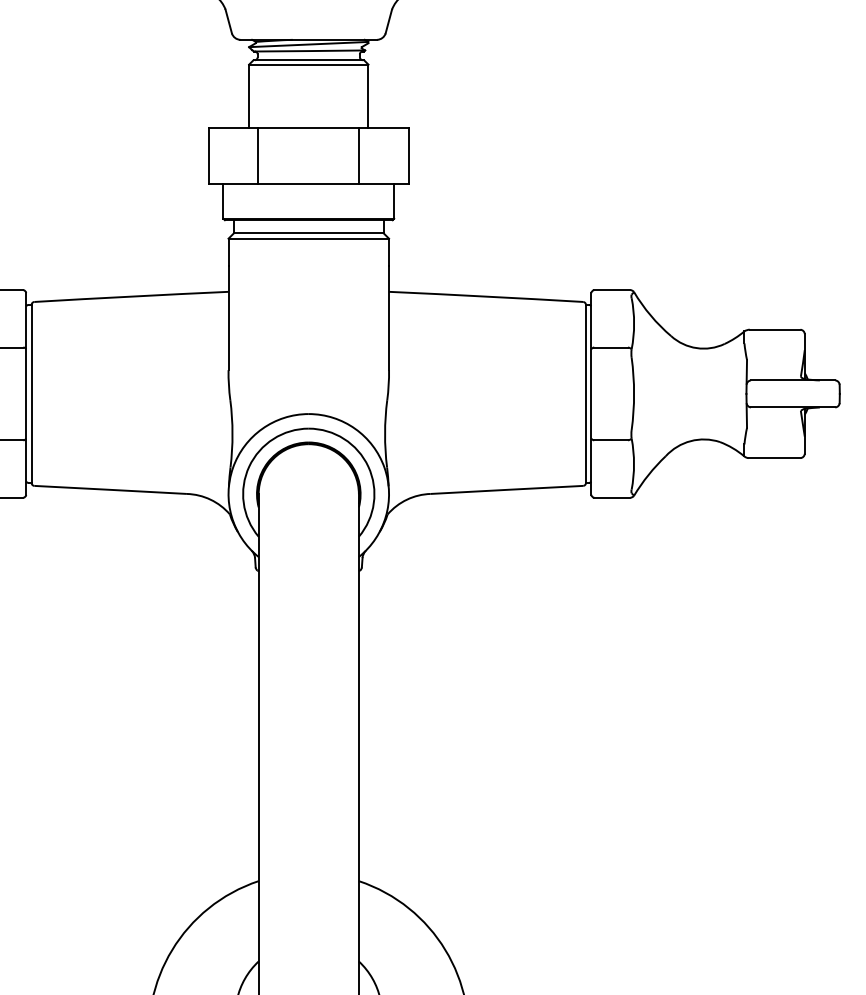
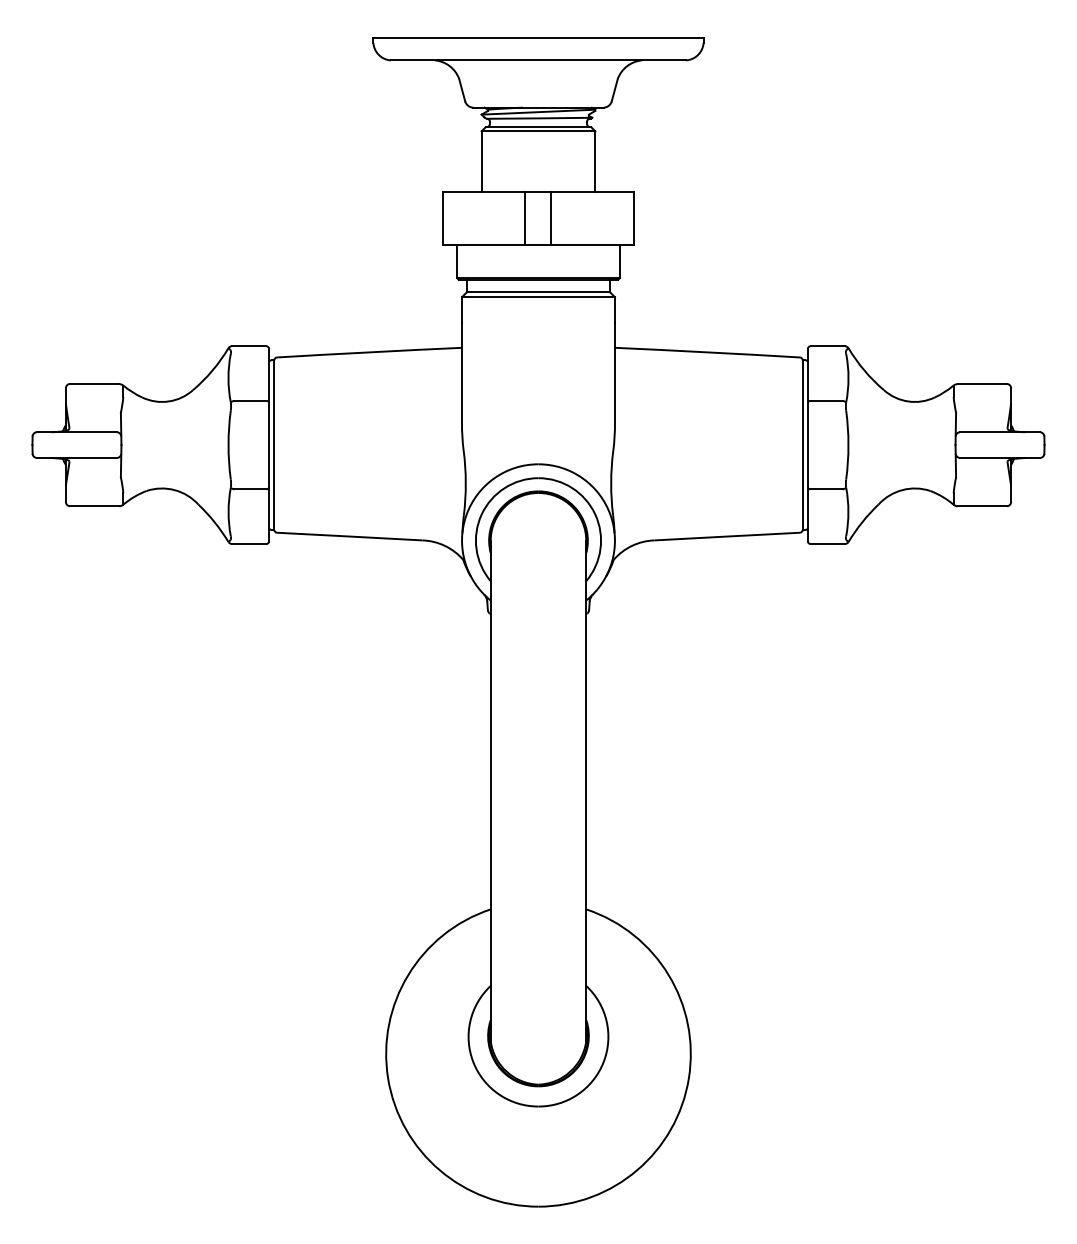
line: (258, 155) -> (525, 217), moved
line: (359, 155) -> (550, 217), moved

